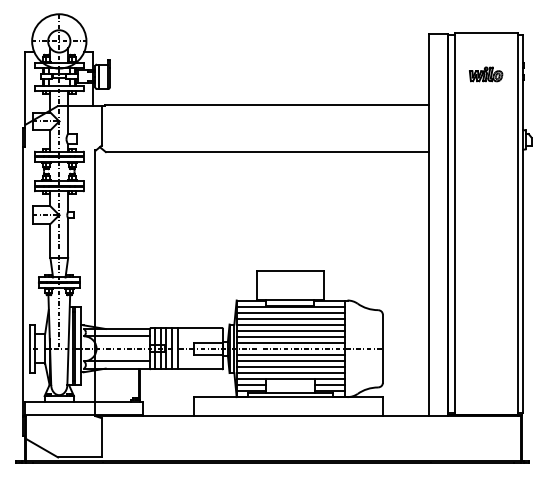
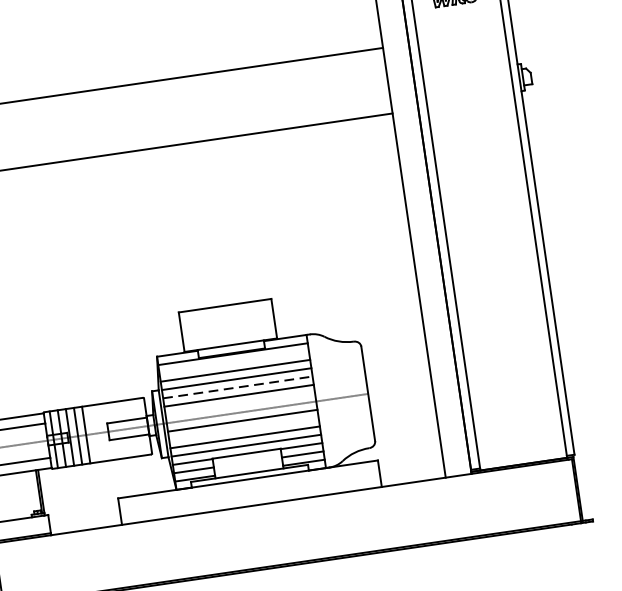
line: (290, 312) -> (233, 362), removed
line: (291, 330) -> (238, 387), solid -> dashed
line: (290, 342) -> (239, 403), removed
line: (290, 360) -> (243, 428), removed

